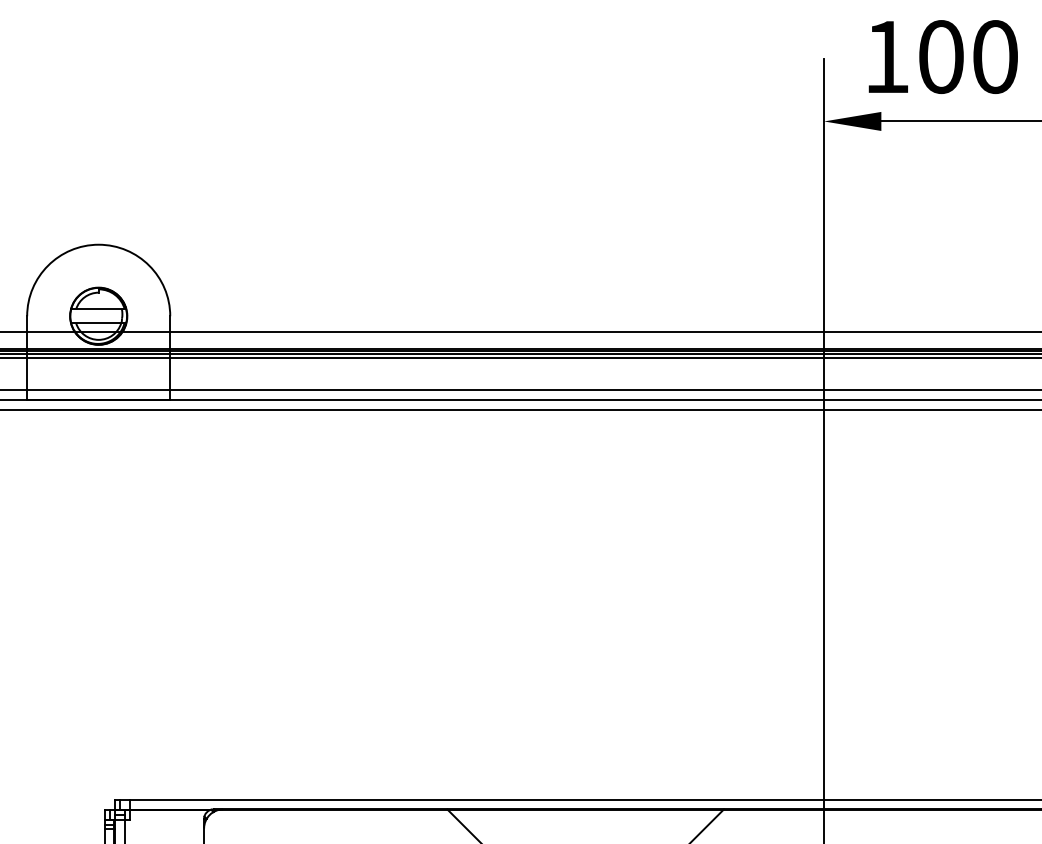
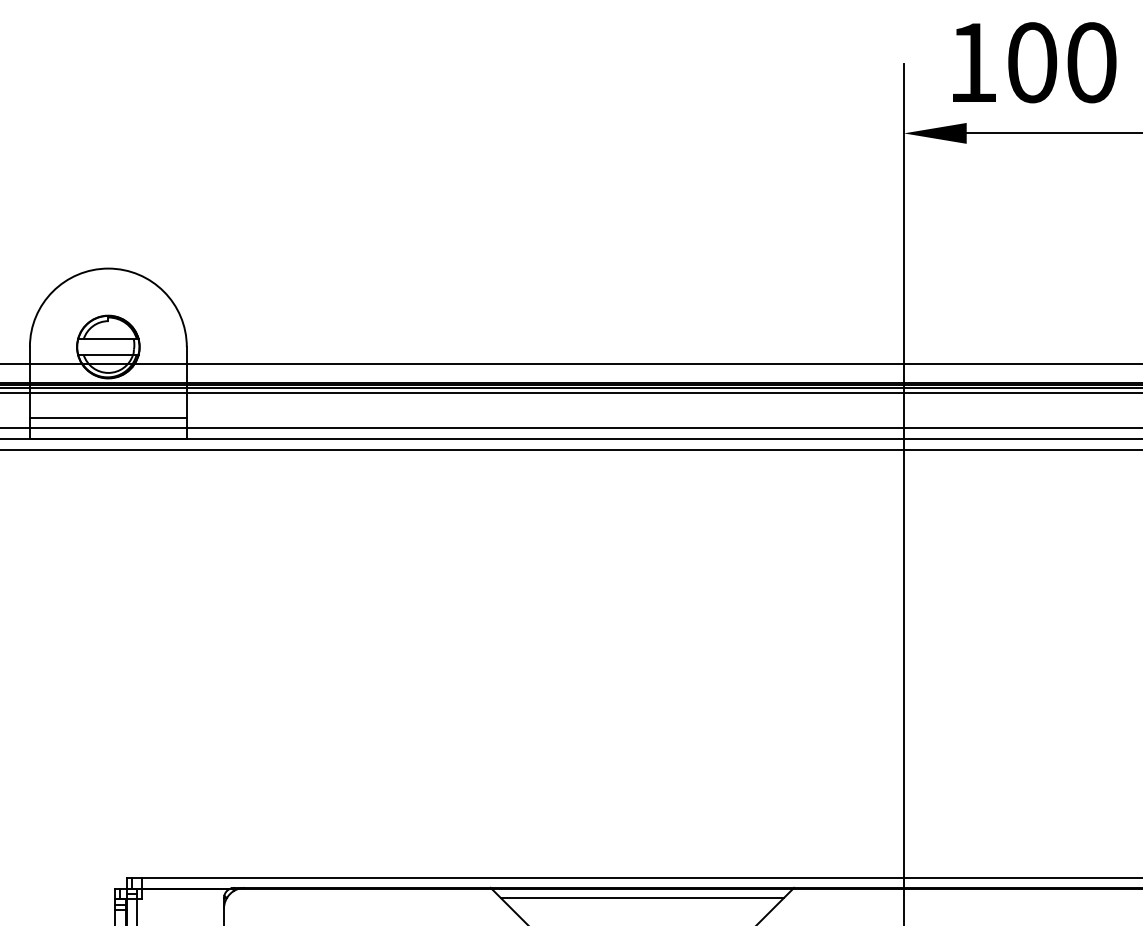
line: (98, 381) -> (108, 418), added
line: (585, 818) -> (642, 897), added

